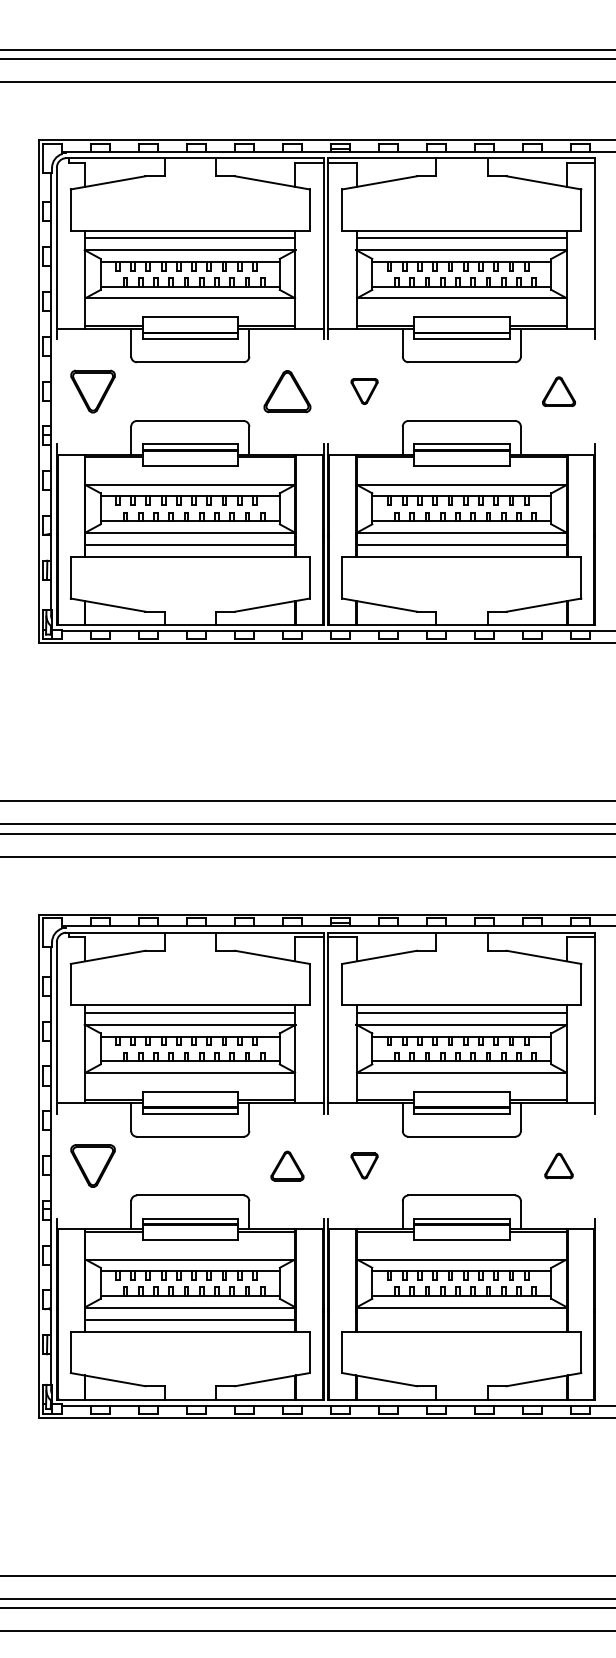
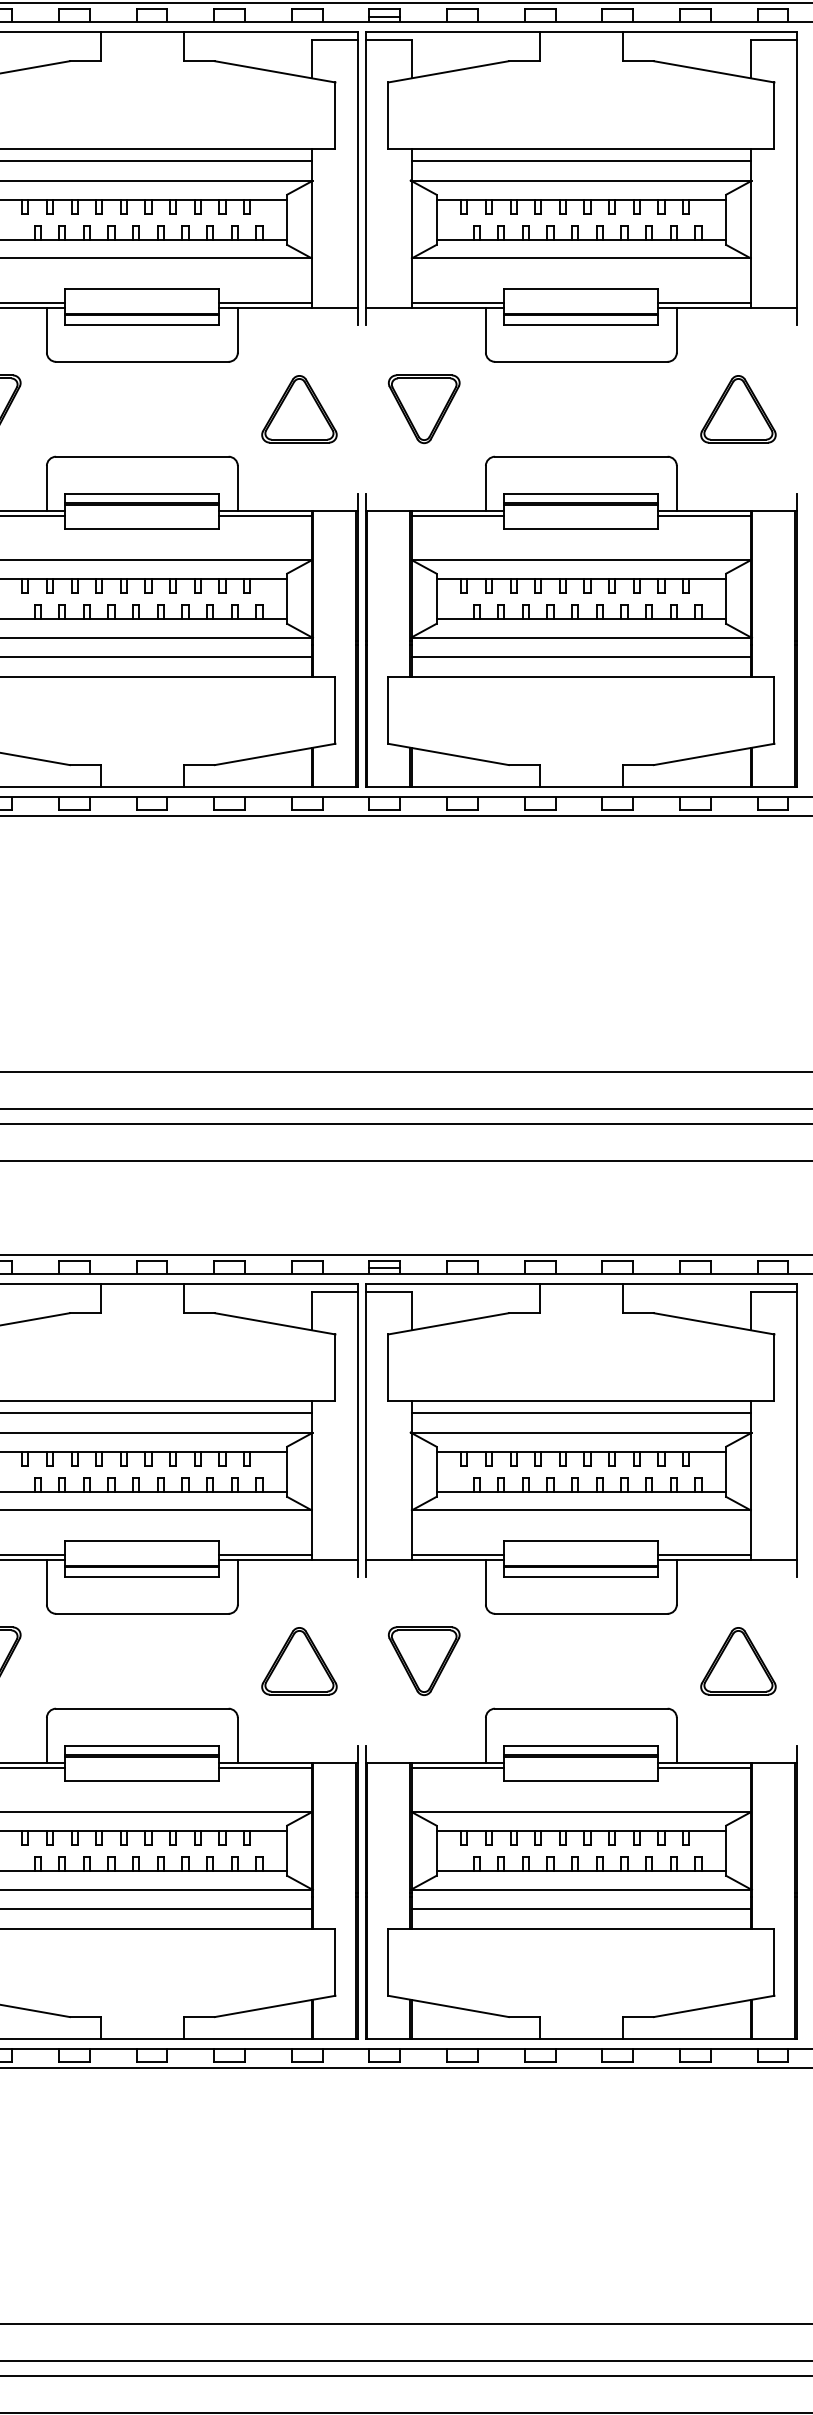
part: (364, 391) -> (423, 409), size x1.67
part: (558, 391) -> (737, 409), size x1.43
part: (287, 1165) -> (299, 1660), size x1.43
part: (364, 1165) -> (423, 1660), size x1.67
part: (558, 1165) -> (737, 1660), size x1.67
line: (461, 1319) -> (580, 1909), added

